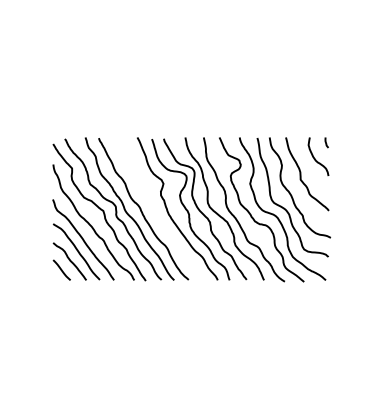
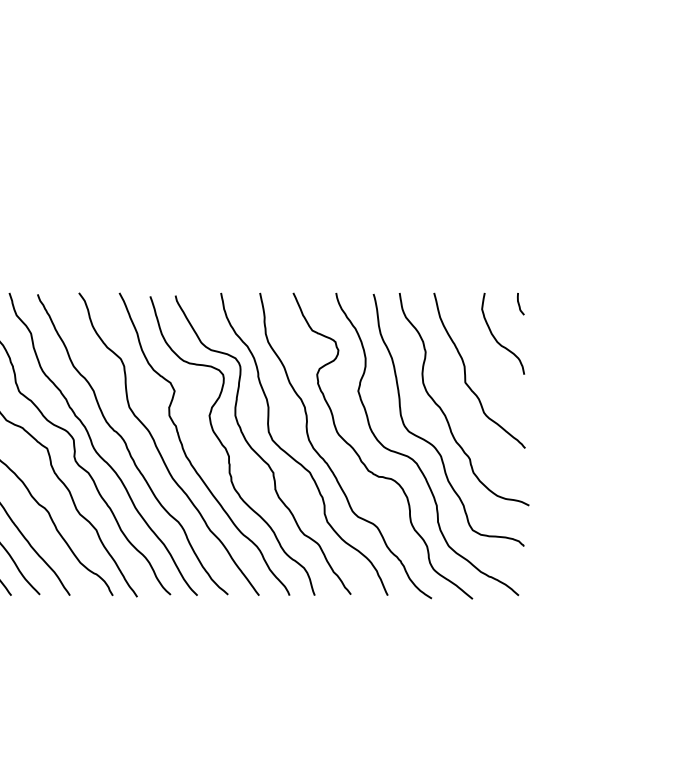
curve: (156, 210) -> (159, 447), added

